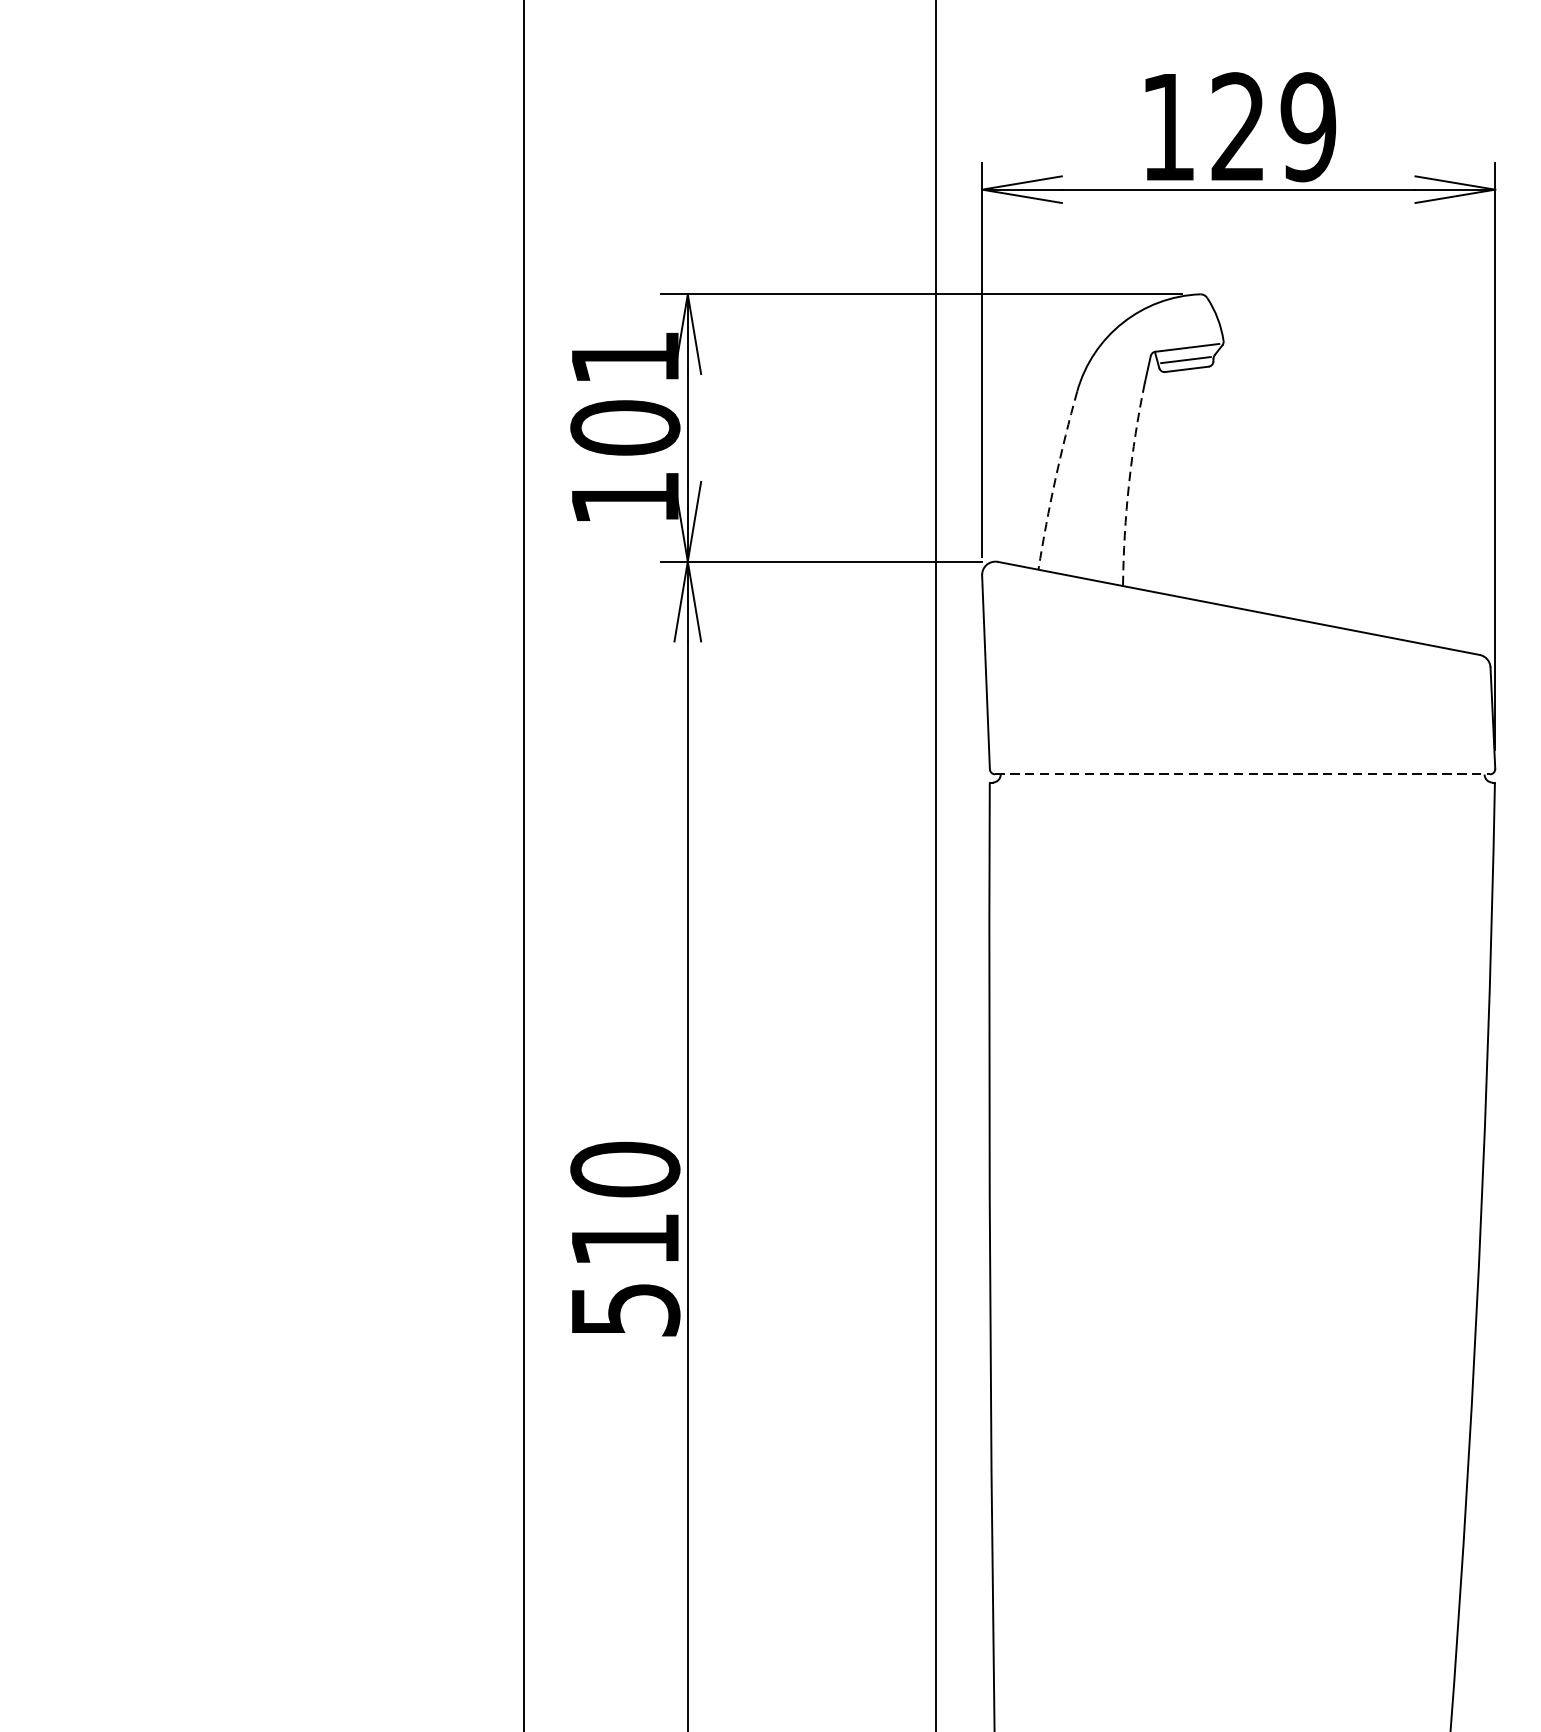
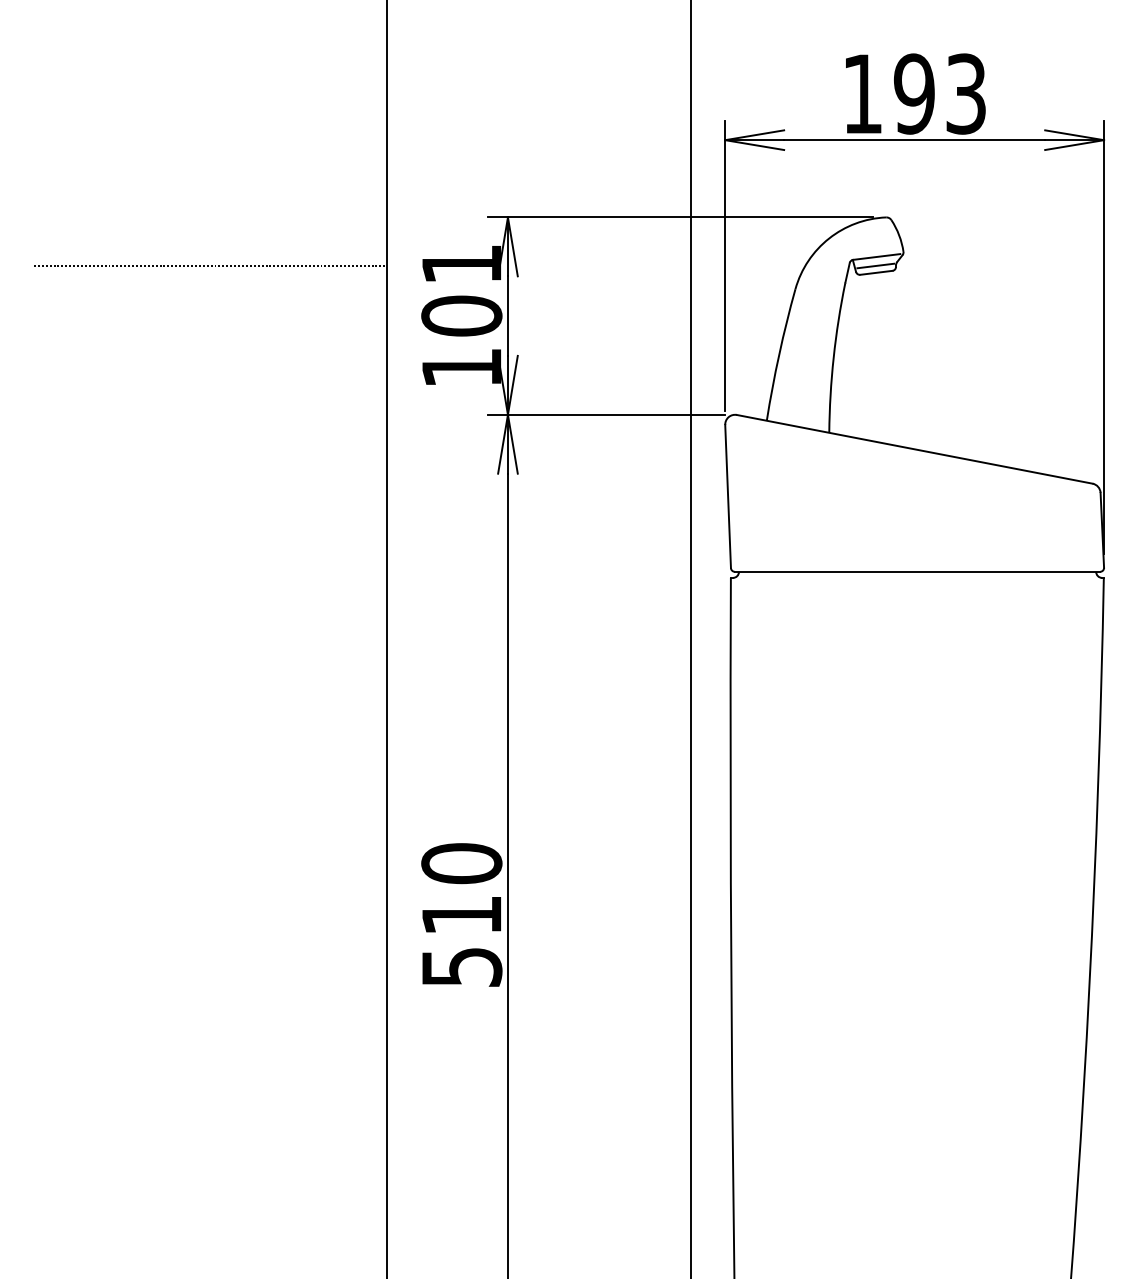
text: (1273, 126) -> (940, 93), 129 -> 193
line: (284, 359) -> (210, 265), added
arc: (1055, 479) -> (779, 354), dashed -> solid
arc: (1128, 484) -> (833, 357), dashed -> solid
line: (1242, 773) -> (917, 571), dashed -> solid

